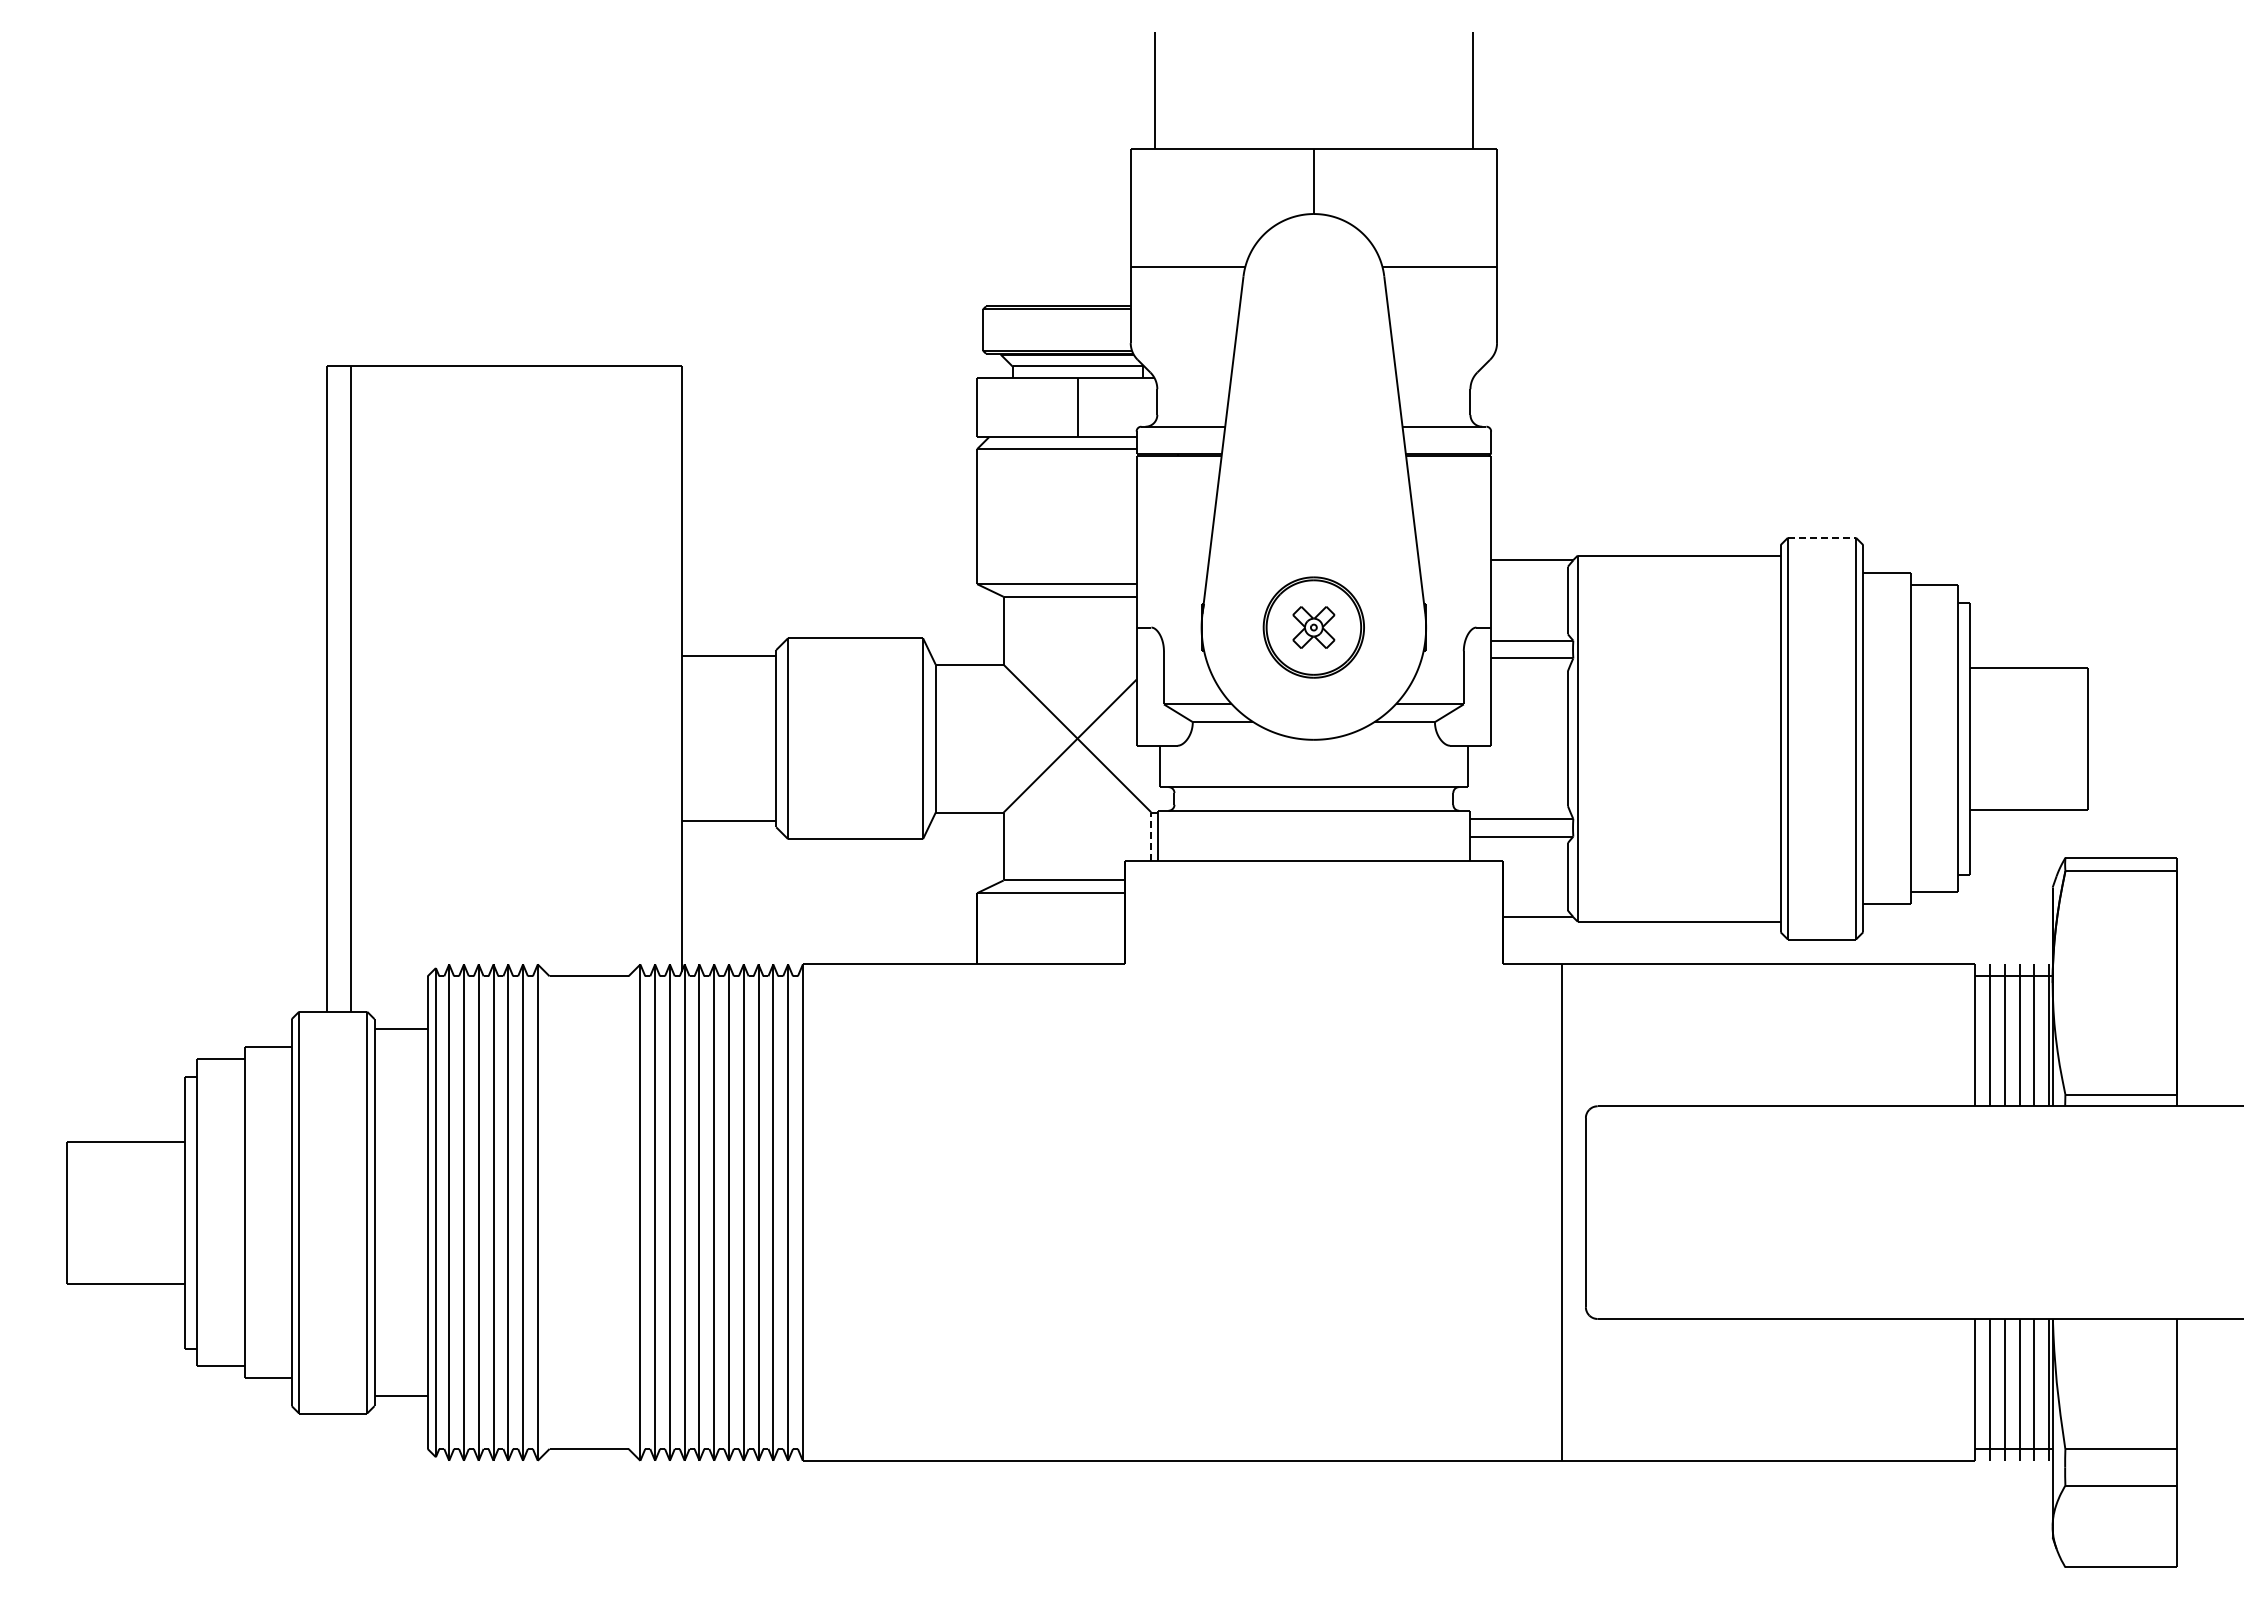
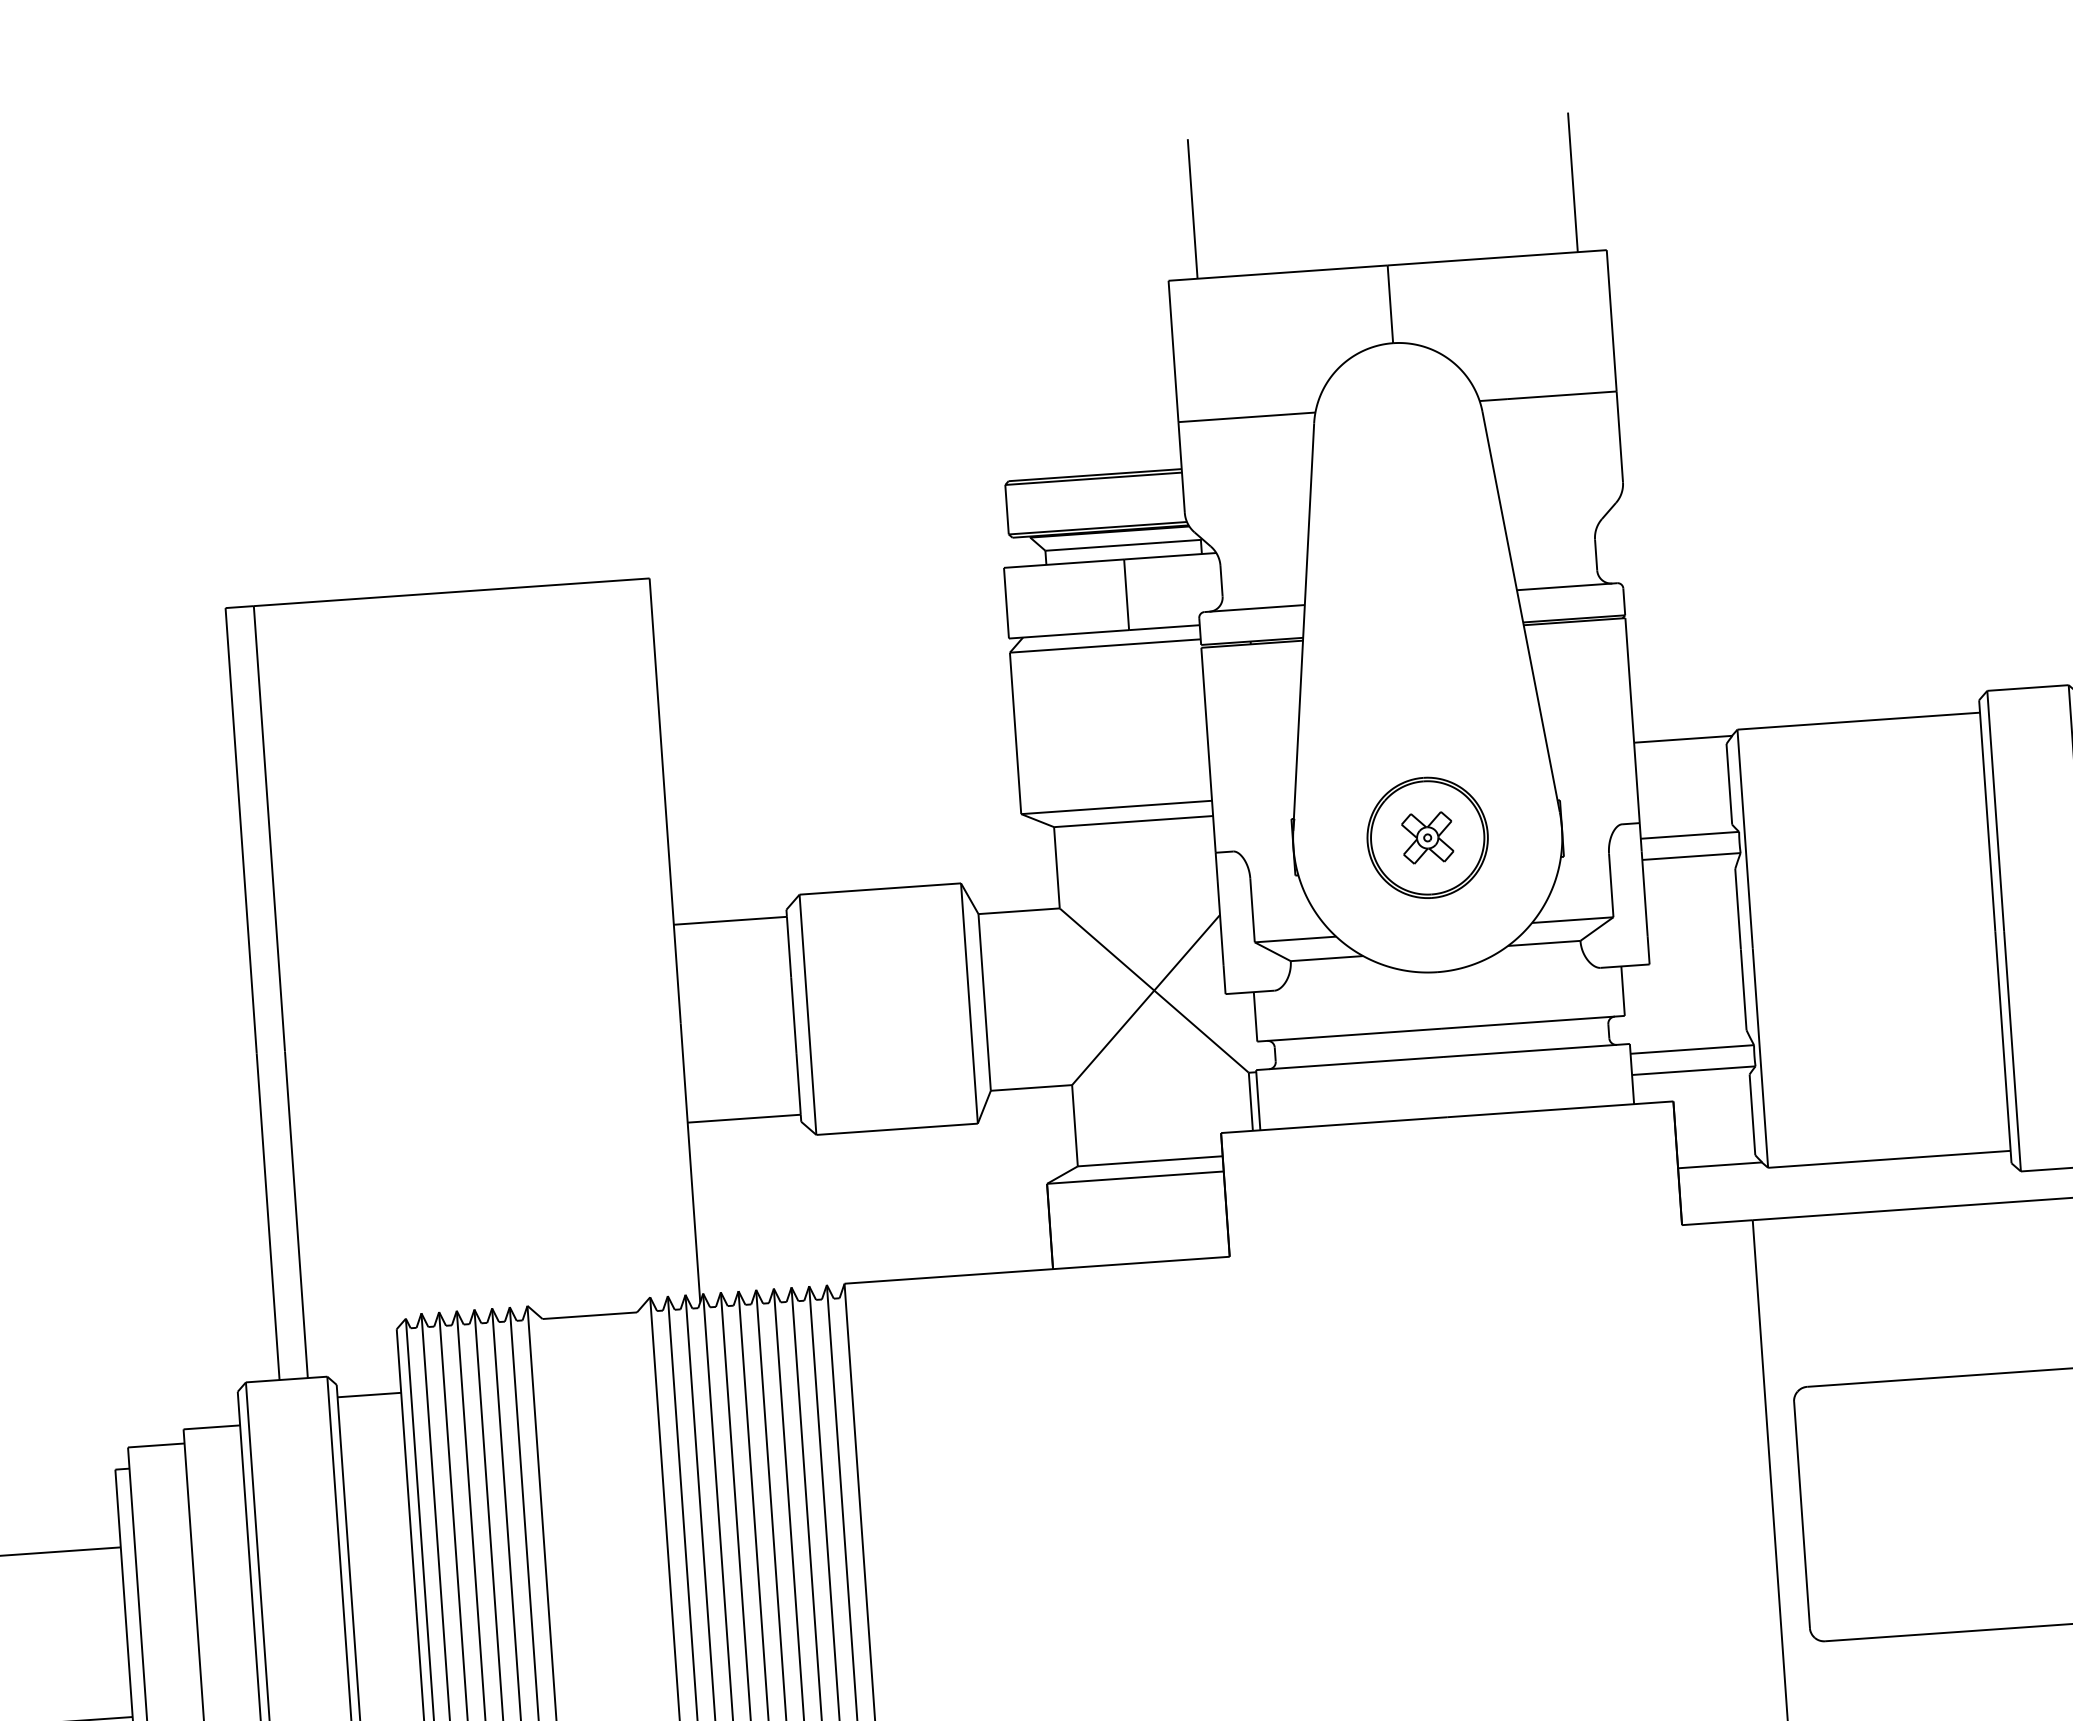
line: (1822, 537) -> (2028, 687), dashed -> solid
line: (1151, 836) -> (1250, 1101), dashed -> solid

